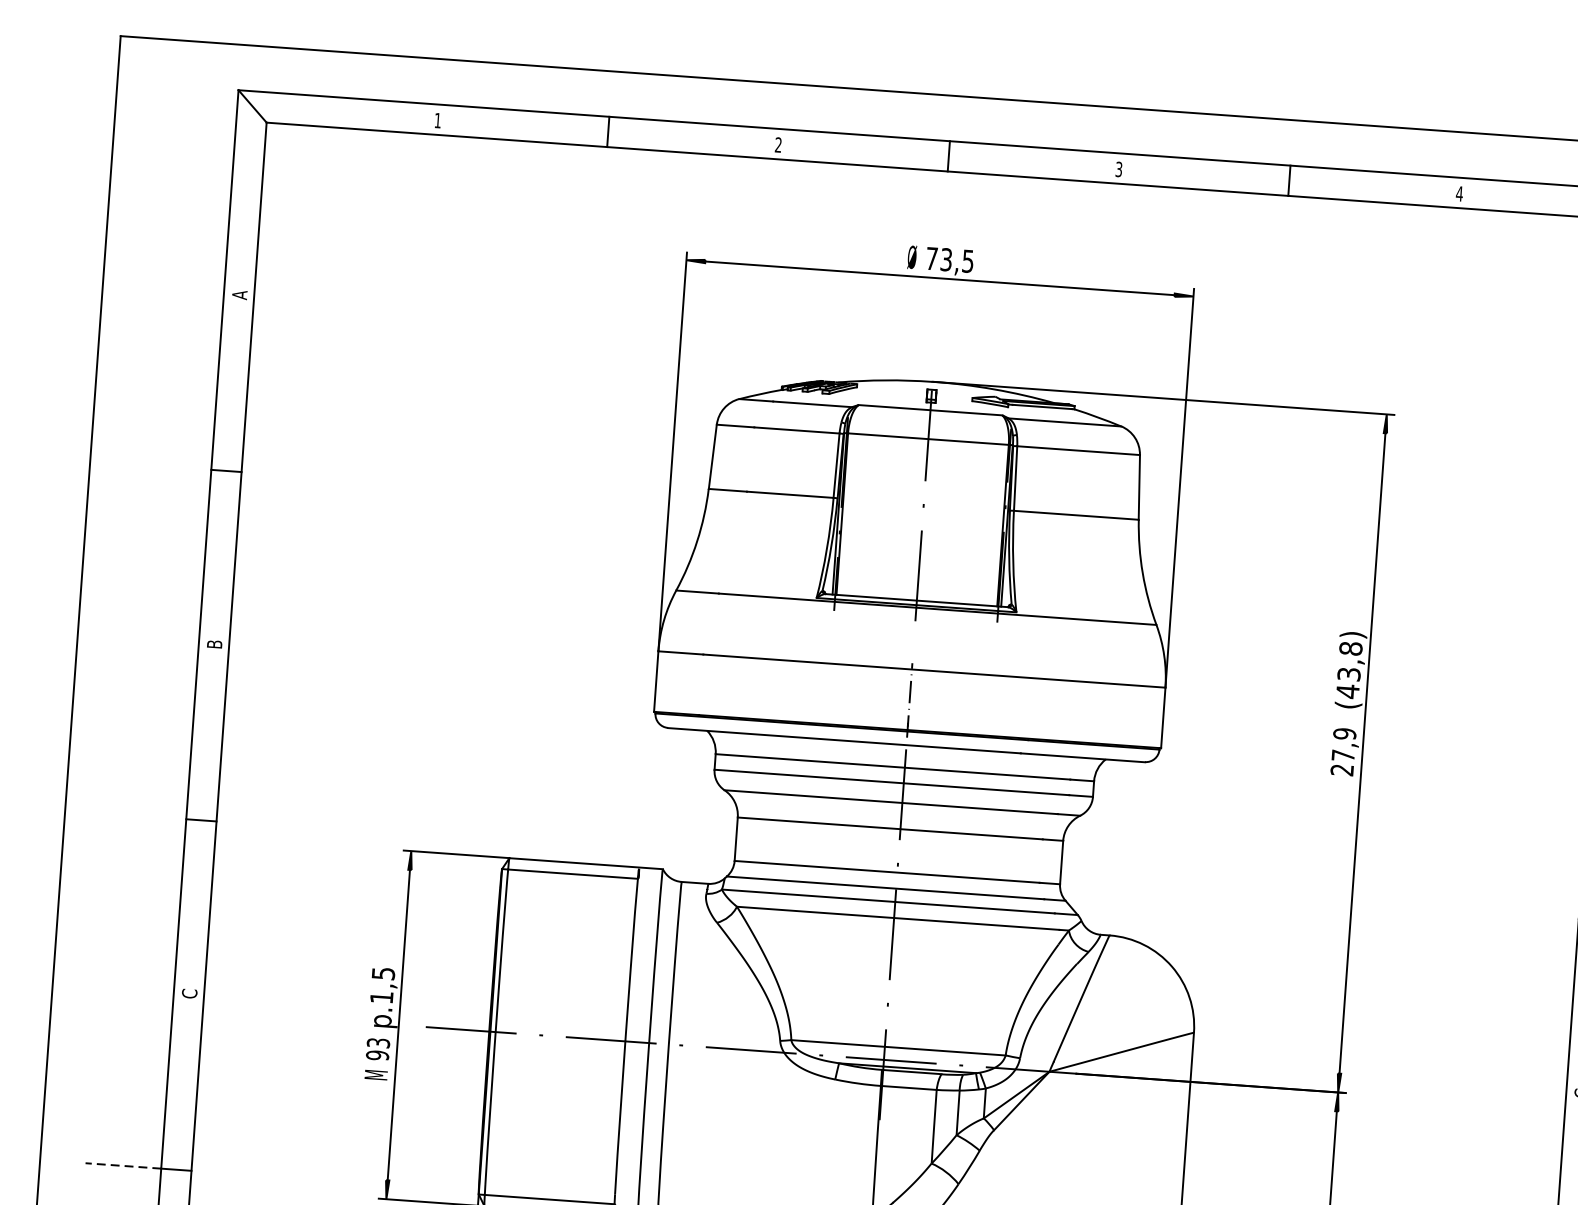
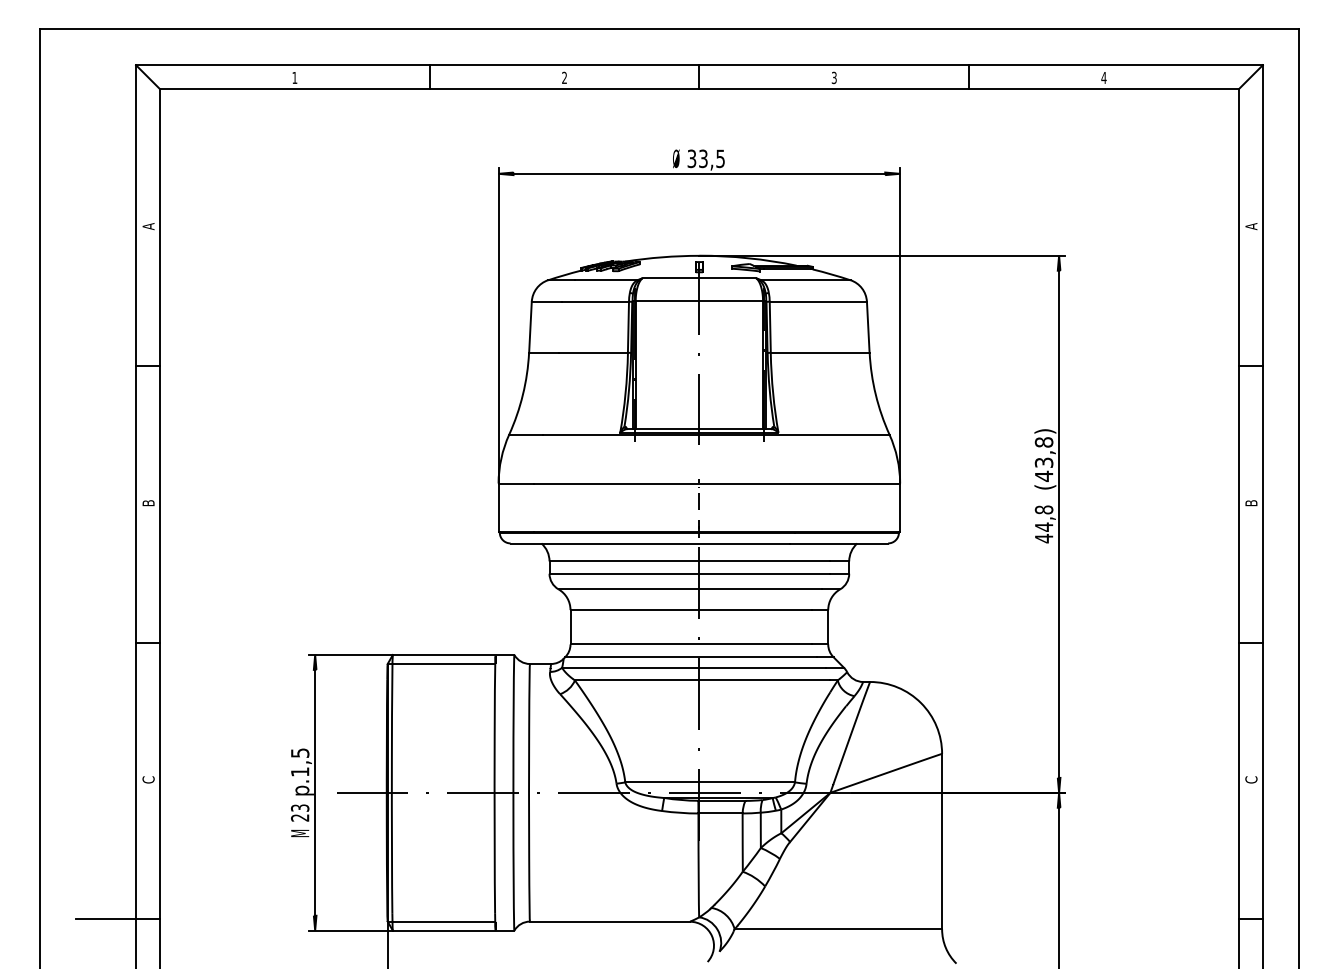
text: (931, 258) -> (691, 158), 73,5 -> 33,5
text: (1342, 752) -> (1043, 524), 27,9 -> 44,8
text: (378, 1054) -> (300, 817), 93 -> 23
line: (123, 1166) -> (106, 919), dashed -> solid

